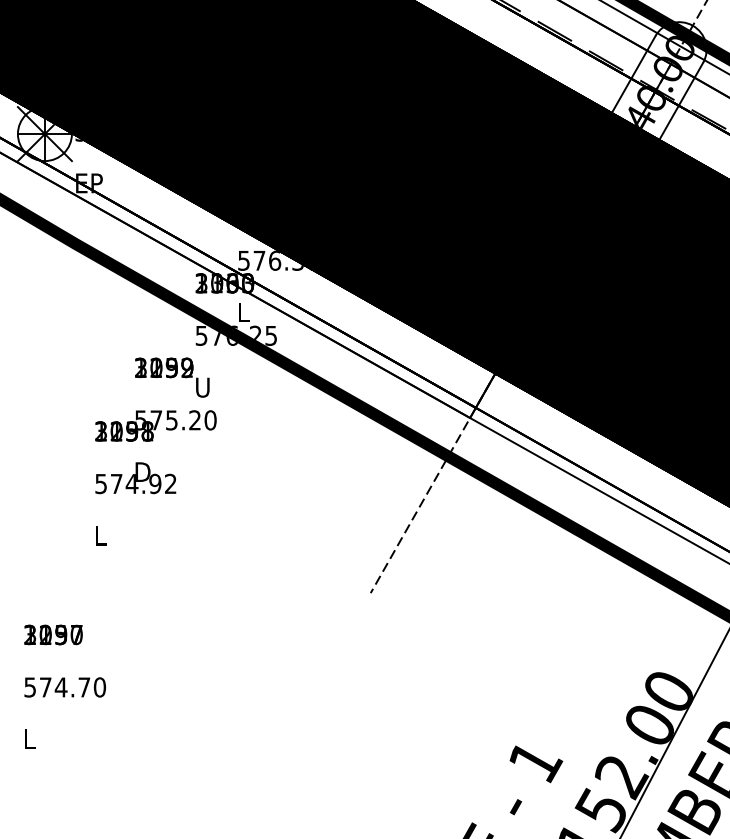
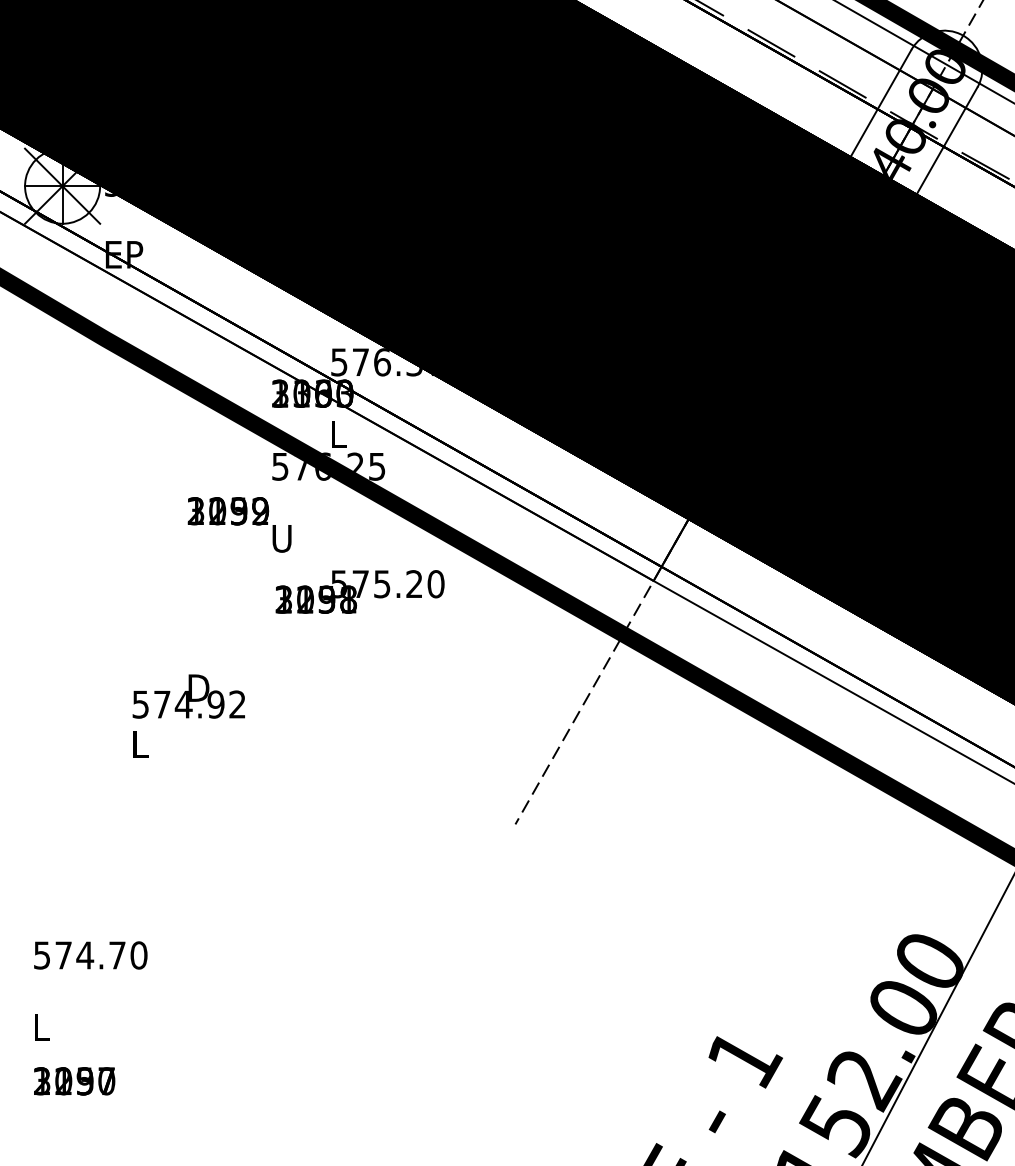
text: (155, 425) -> (359, 591), moved
text: (135, 478) -> (188, 696), moved
text: (53, 634) -> (74, 1080), moved

